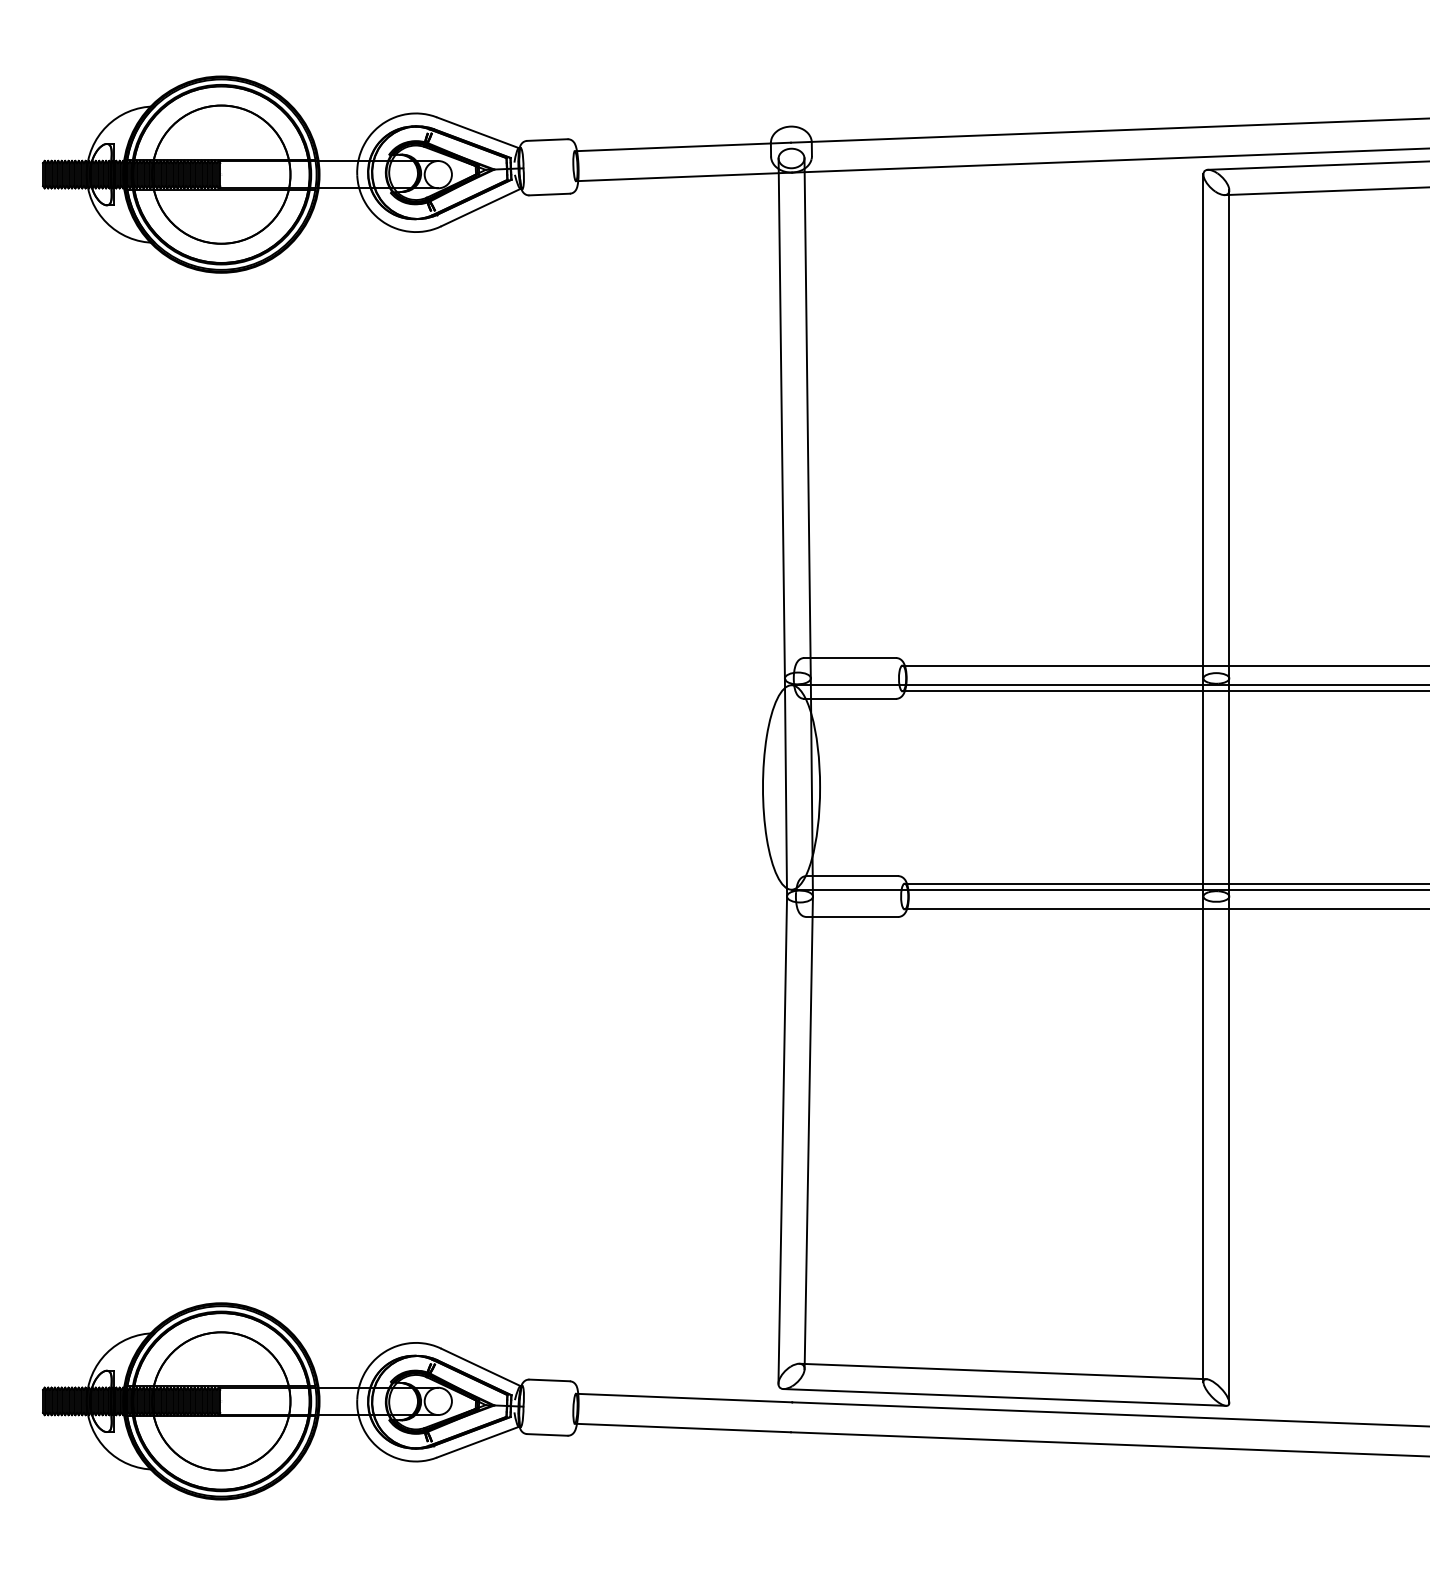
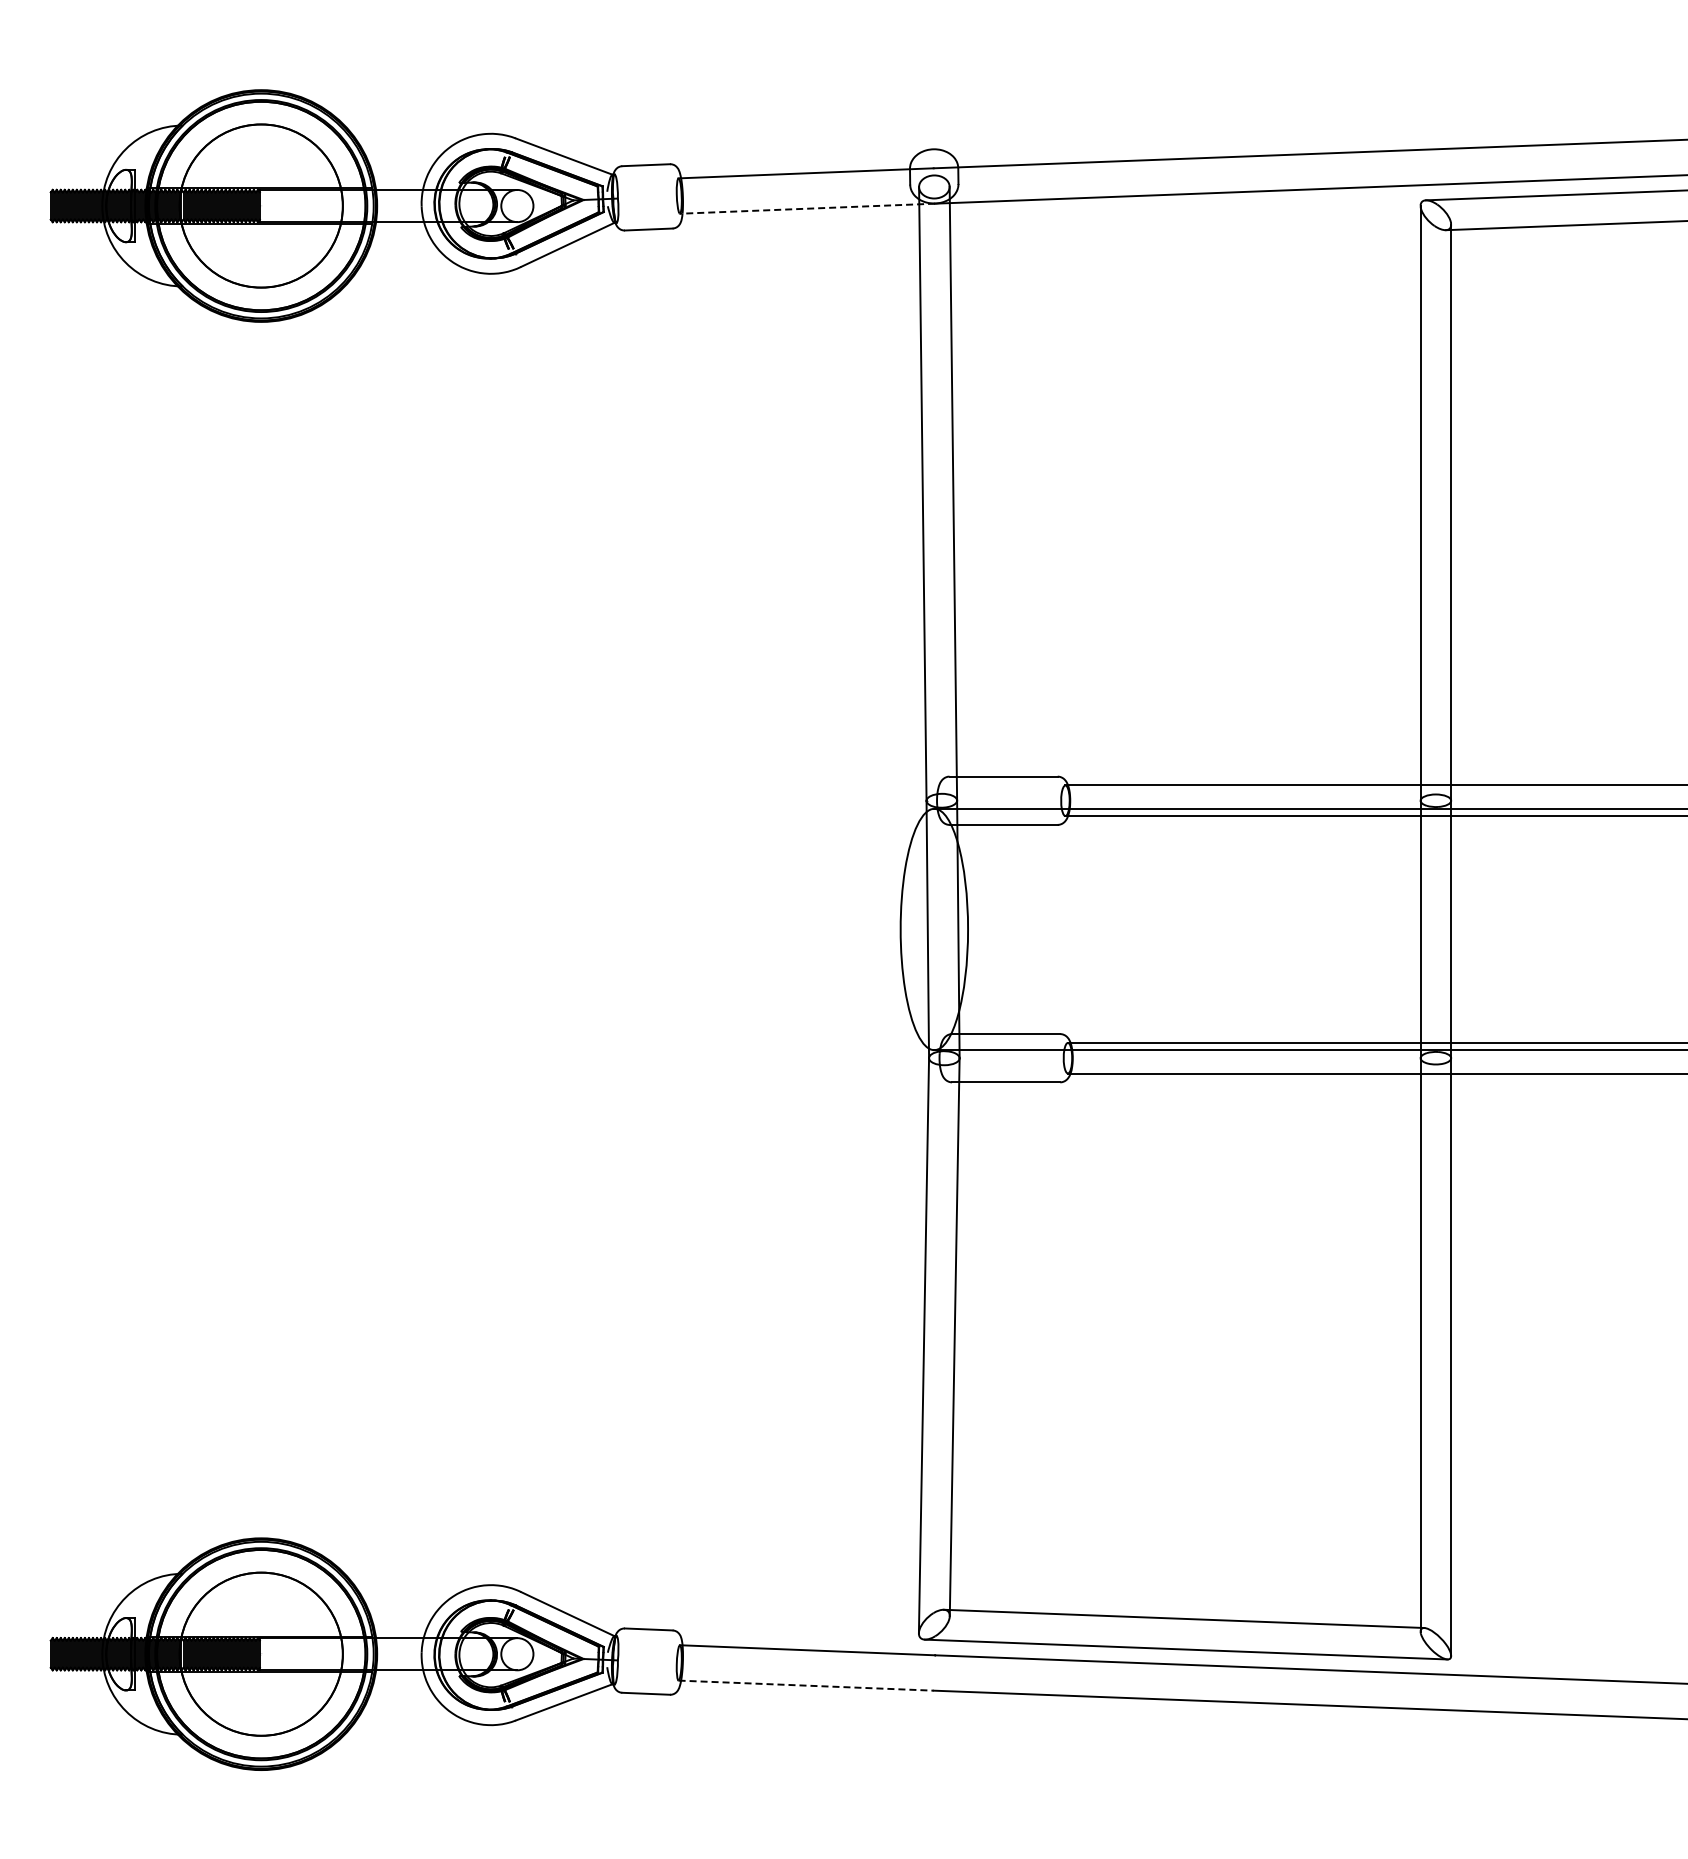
line: (684, 176) -> (807, 208), solid -> dashed
line: (683, 1427) -> (806, 1685), solid -> dashed

